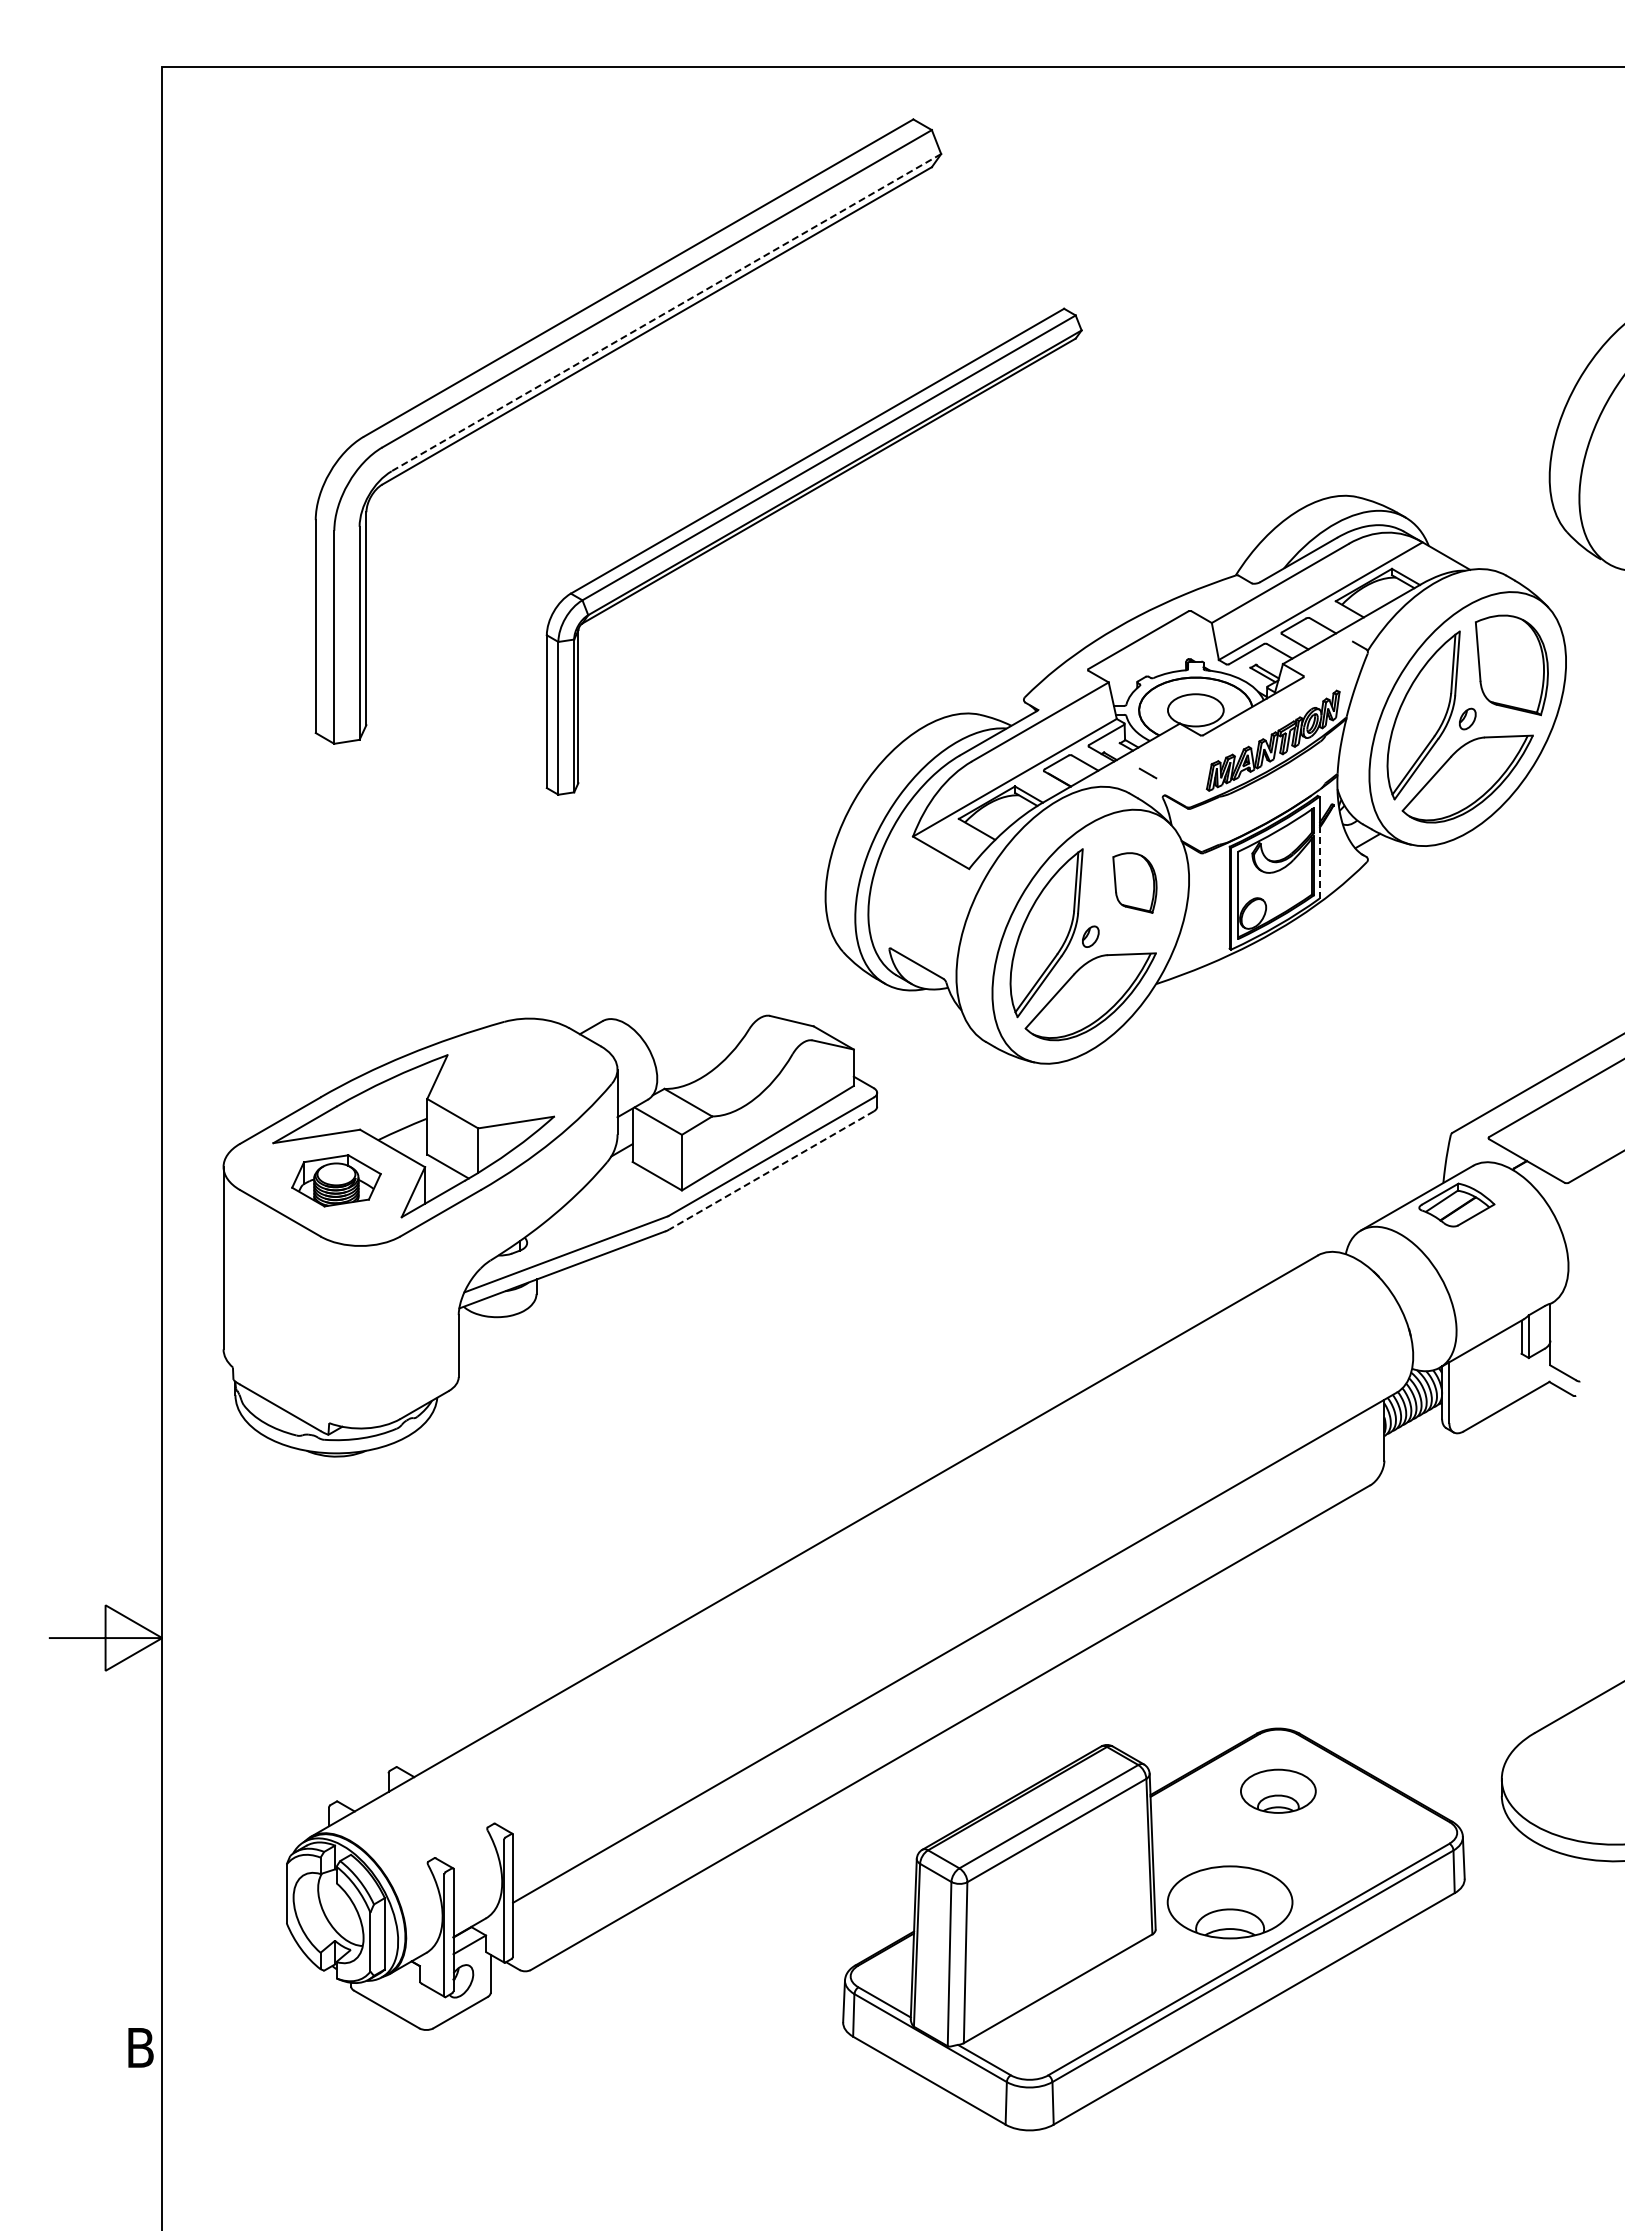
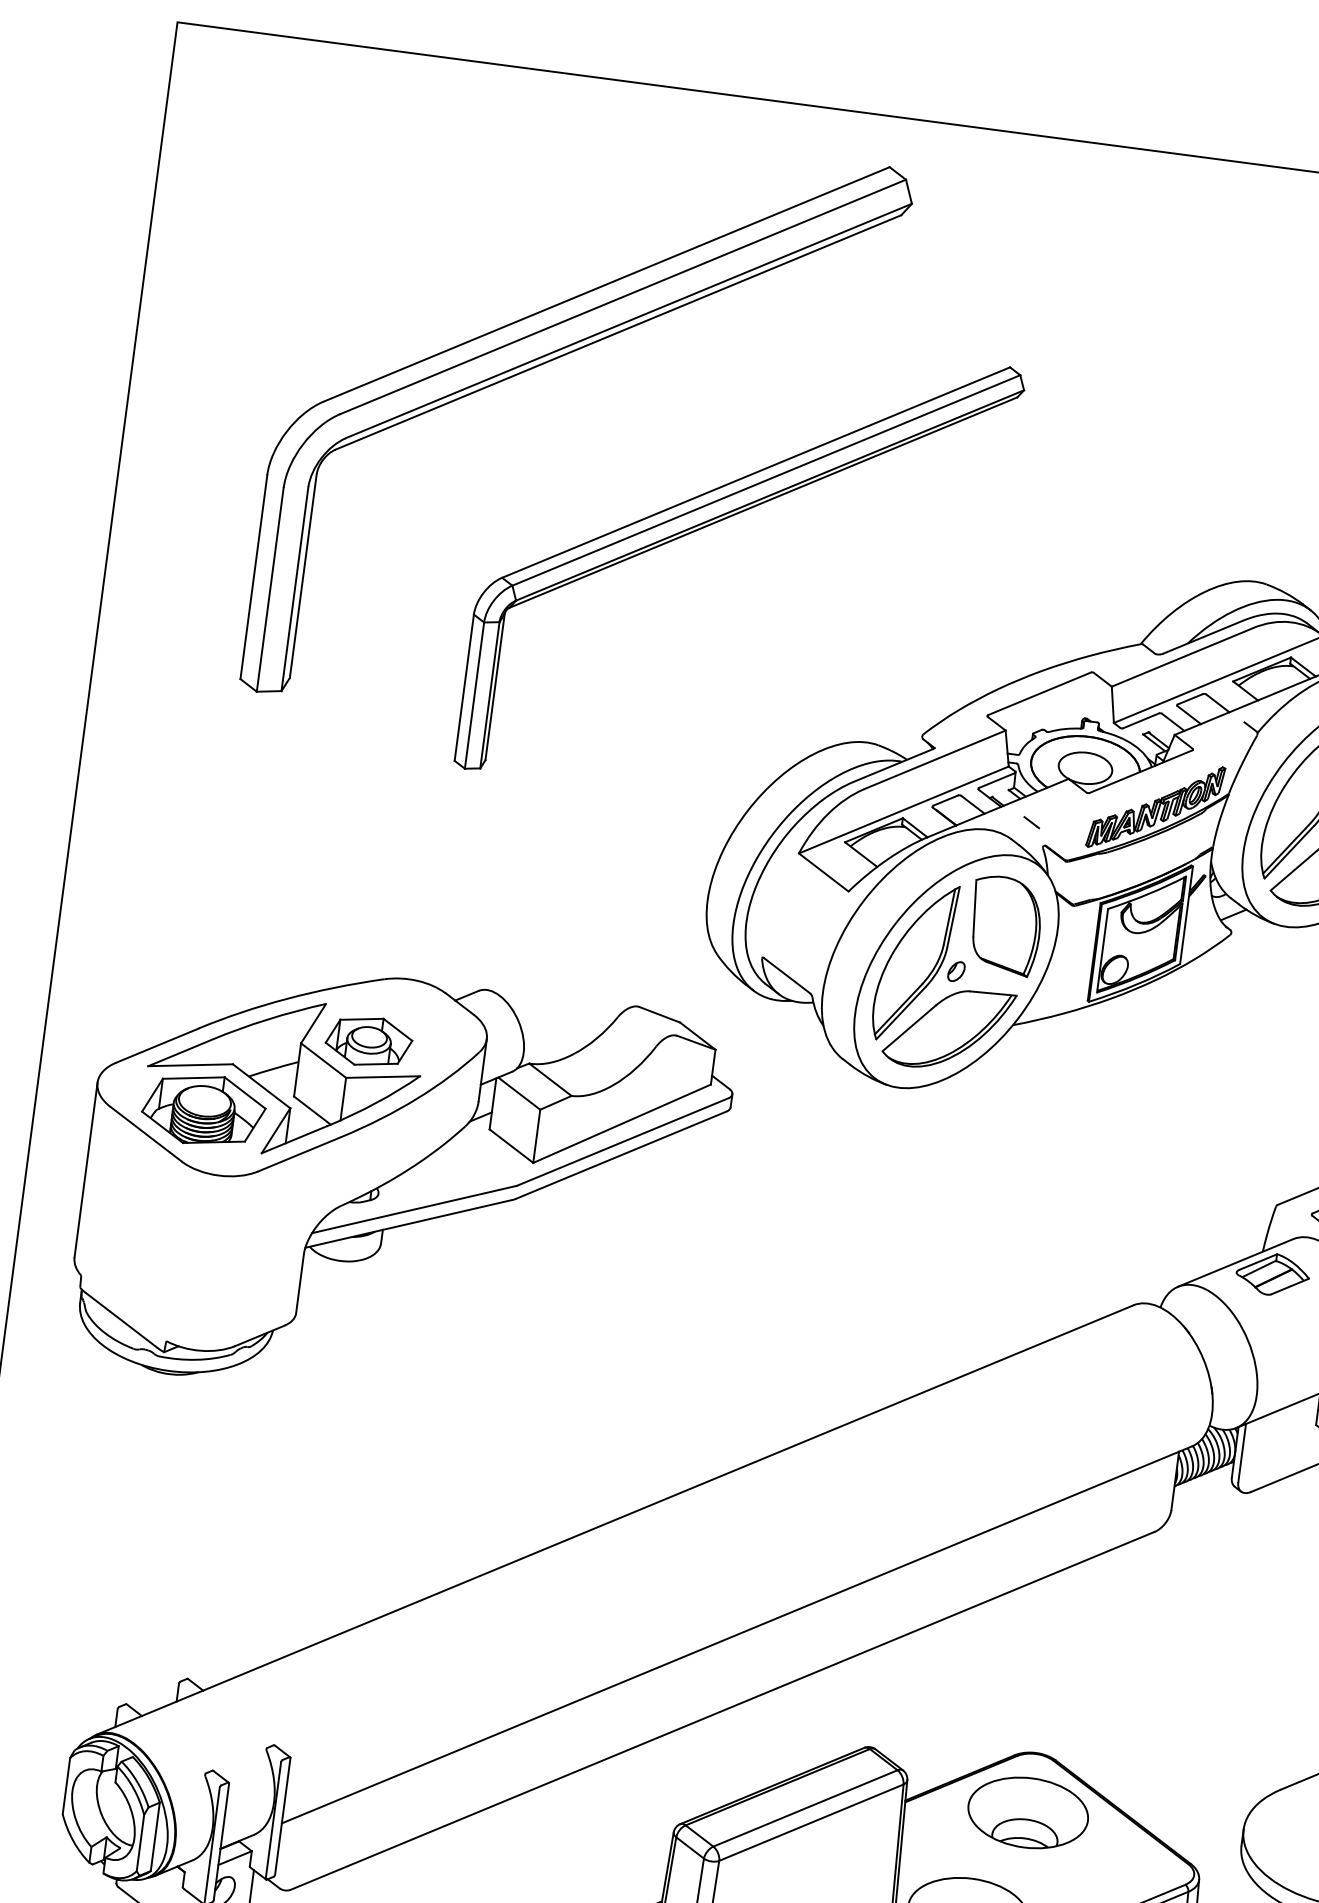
line: (665, 312) -> (628, 320), dashed -> solid
line: (1319, 862) -> (1184, 929), dashed -> solid
part: (1134, 882) -> (1005, 925), size x1.67
part: (496, 1087) -> (368, 1041), added
line: (771, 1170) -> (621, 1155), dashed -> solid
part: (336, 1180) -> (203, 1109), size x1.43
part: (1278, 1791) -> (1028, 1813), size x1.67

